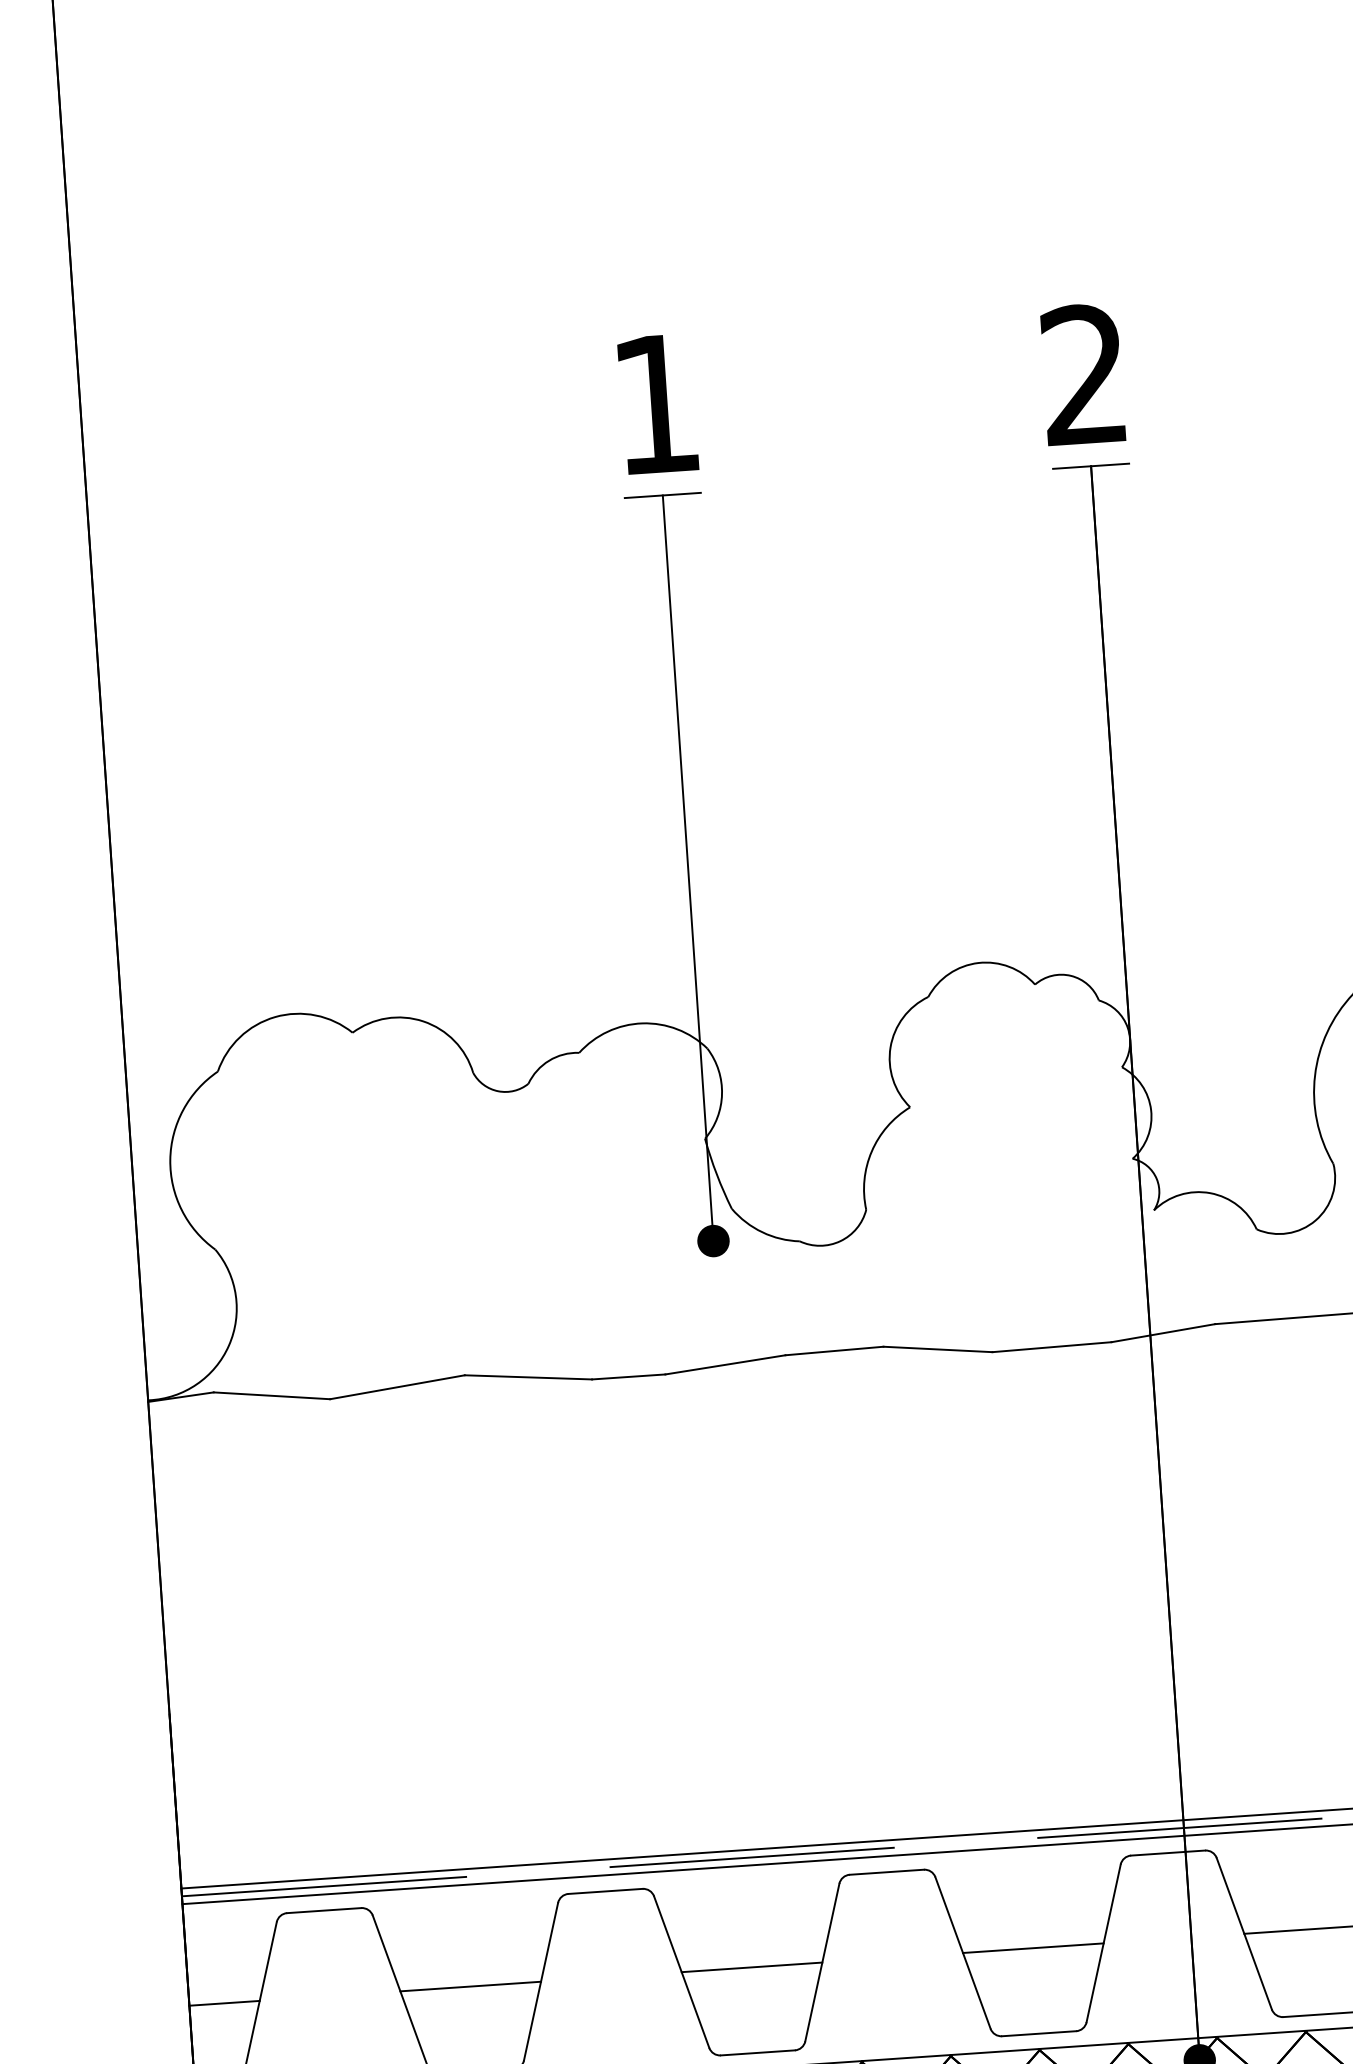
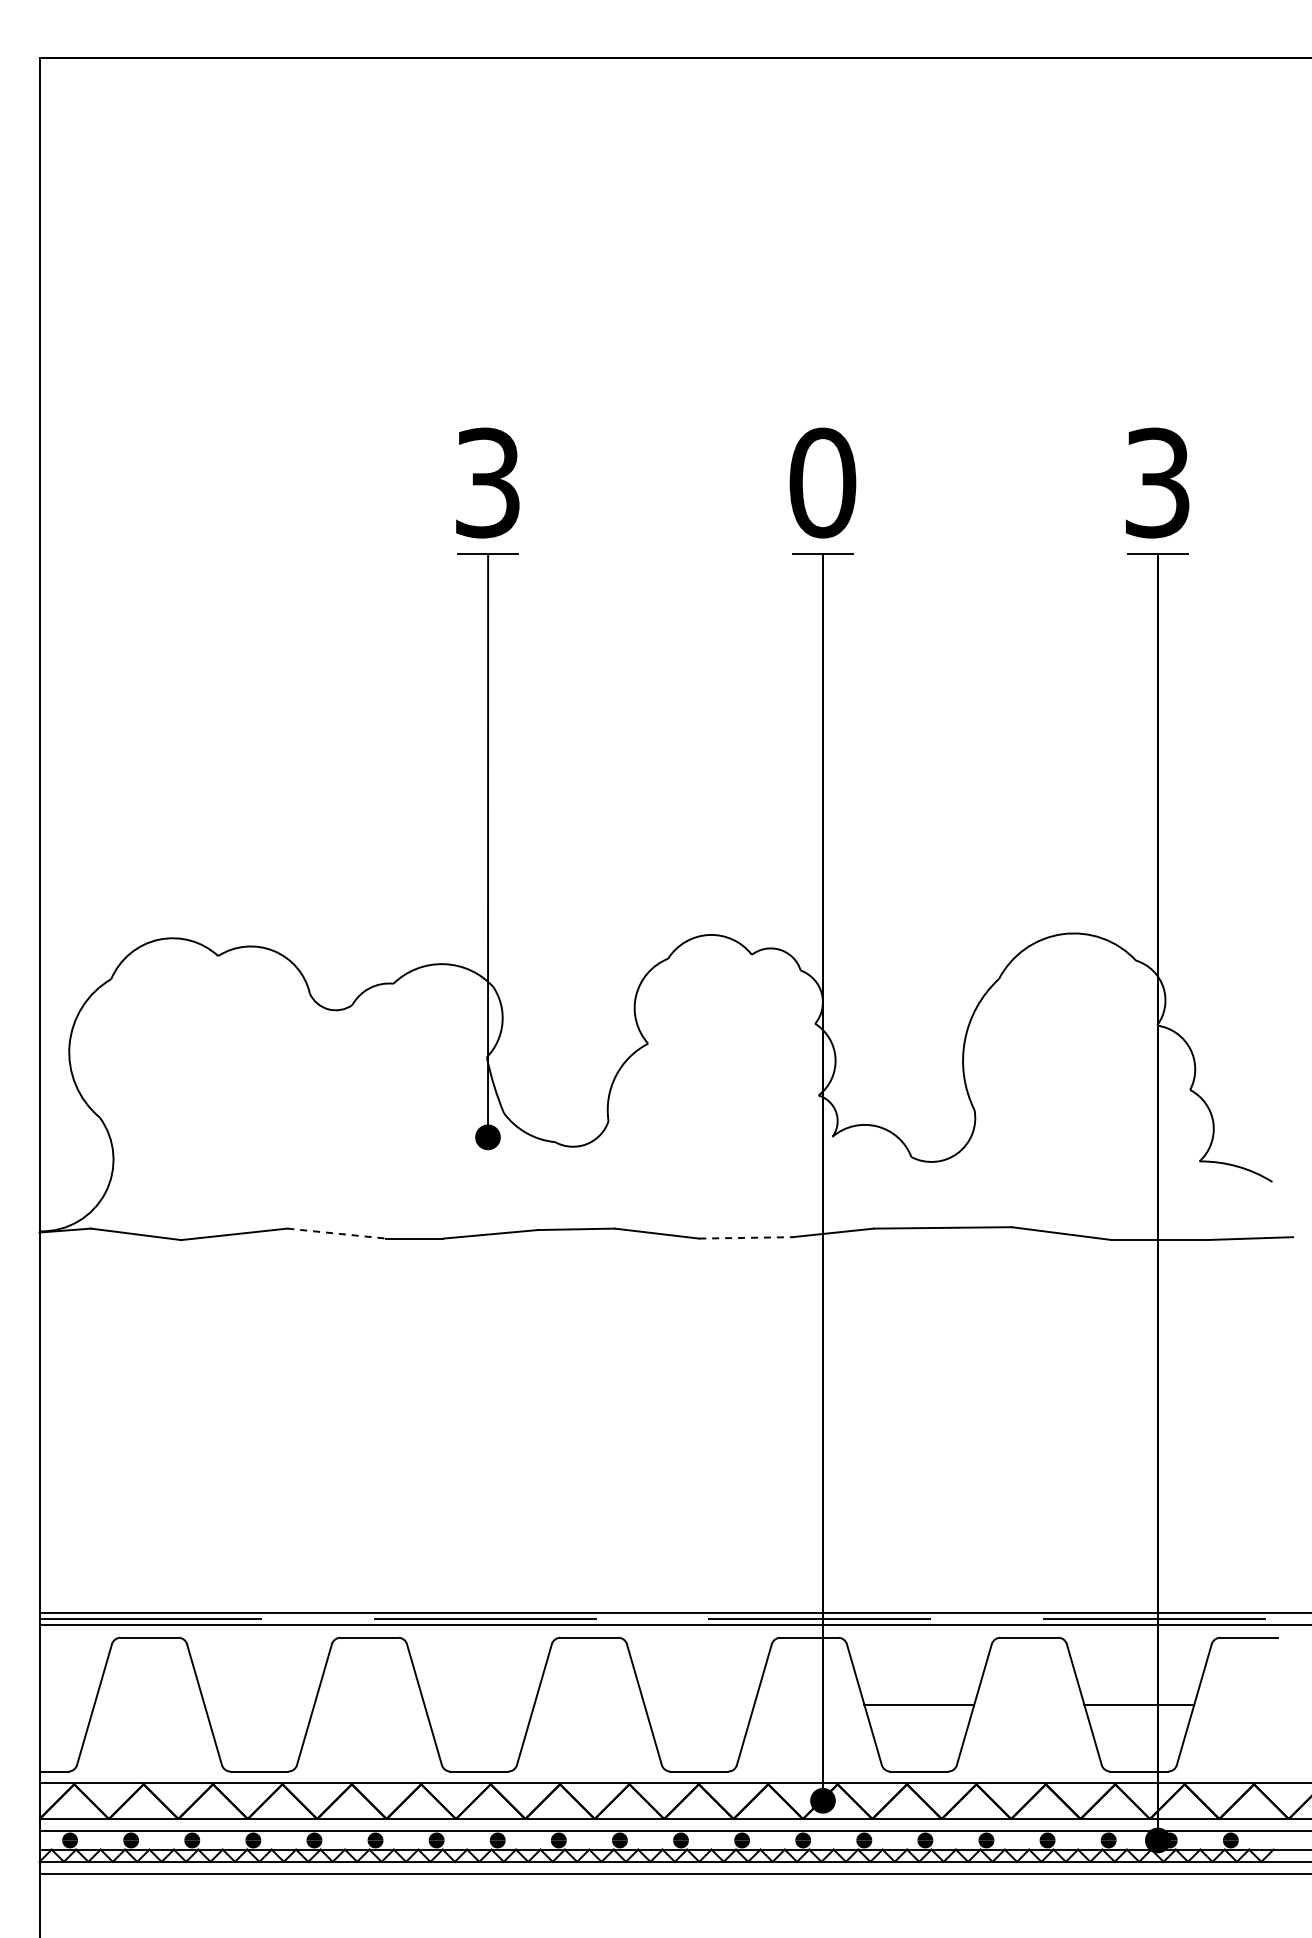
text: (1084, 374) -> (822, 482), 2 -> 0
text: (655, 403) -> (487, 482), 1 -> 3
line: (1051, 1346) -> (745, 1237), solid -> dashed
line: (528, 1377) -> (336, 1233), solid -> dashed
line: (1033, 1947) -> (699, 1704), removed
line: (752, 1967) -> (479, 1704), removed
line: (470, 1986) -> (259, 1704), removed
line: (223, 2003) -> (66, 1704), removed

